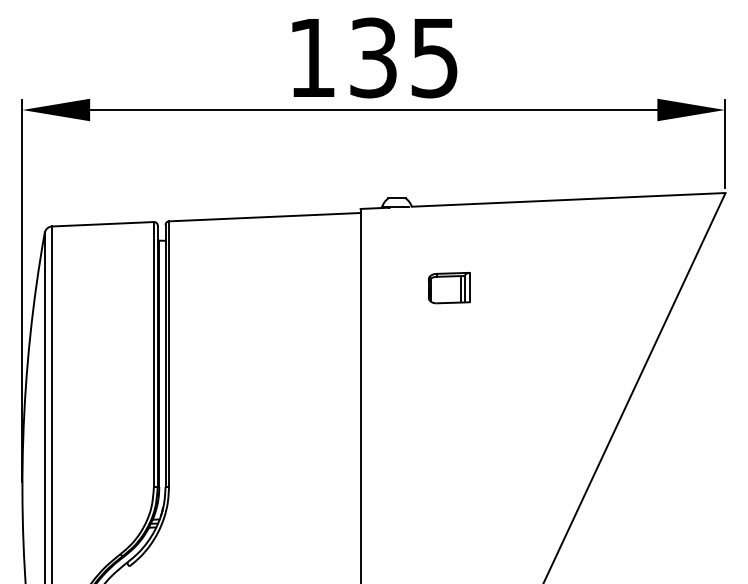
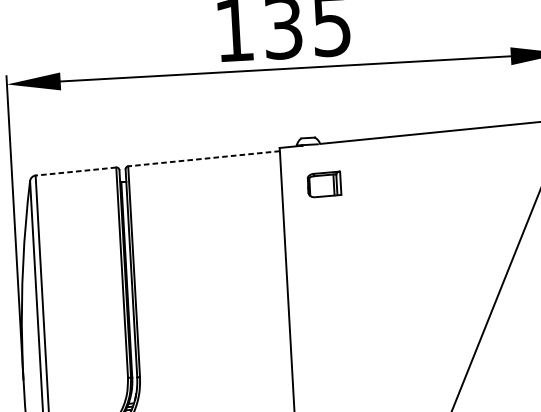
line: (264, 217) -> (203, 159), solid -> dashed
line: (103, 224) -> (76, 171), solid -> dashed
part: (449, 287) -> (324, 184), moved

